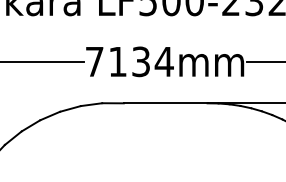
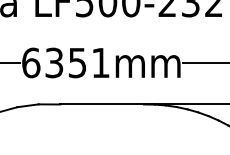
text: (129, 61) -> (65, 62), 7134mm -> 6351mm

